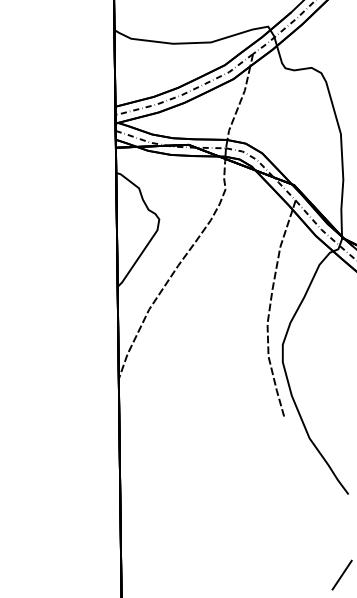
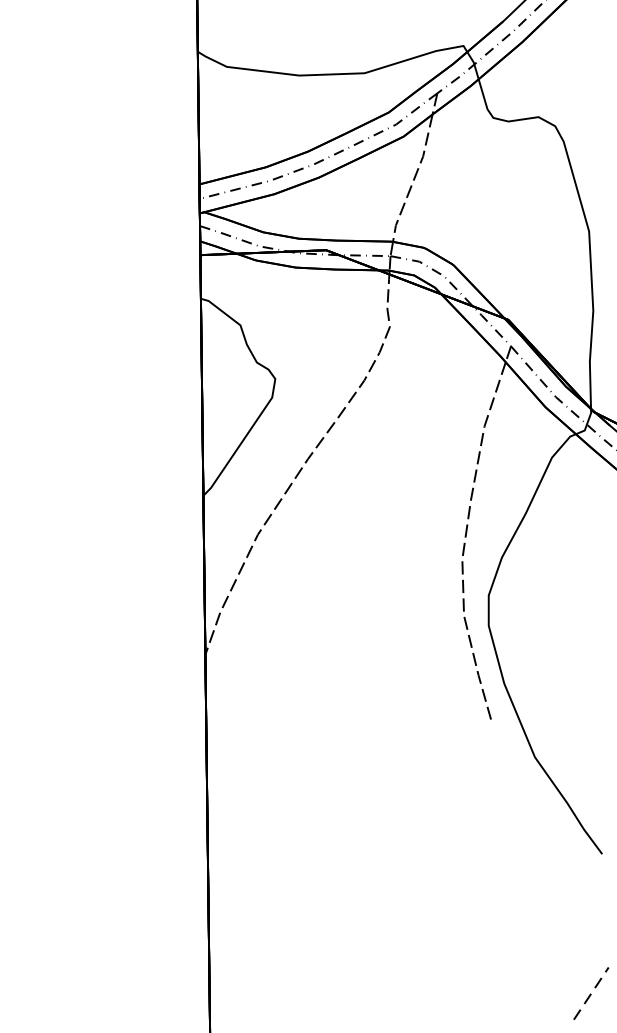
line: (342, 574) -> (591, 992), solid -> dashed

